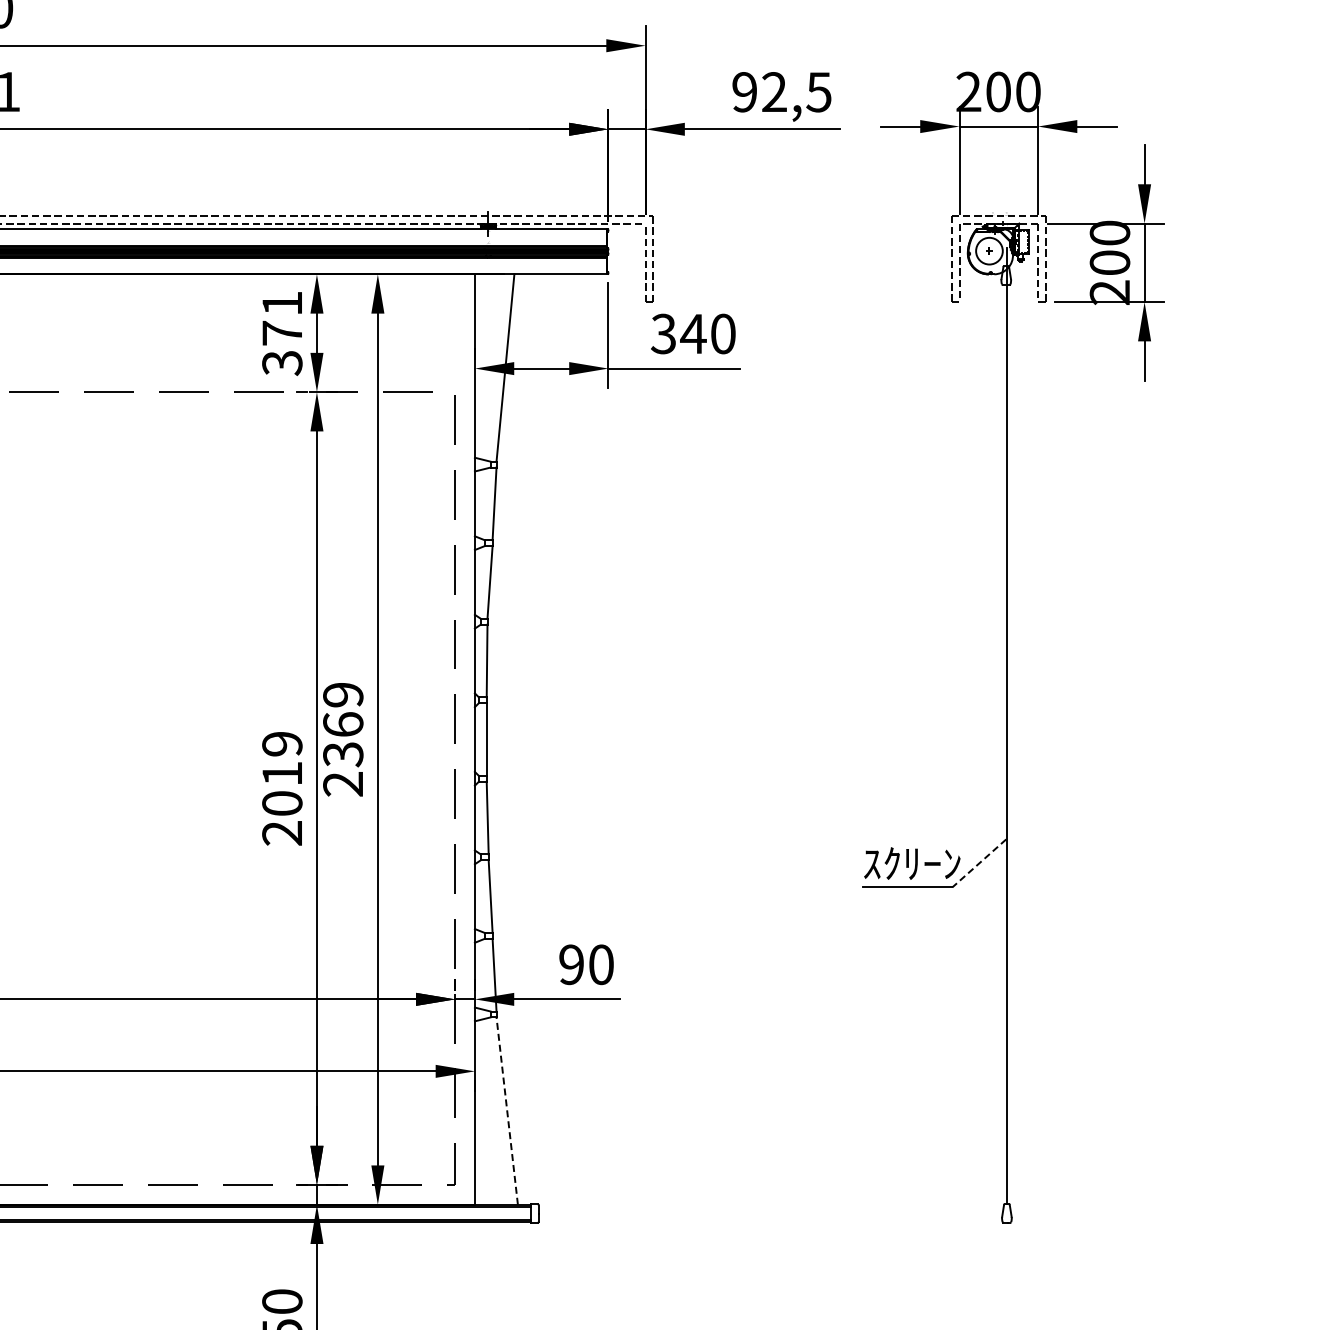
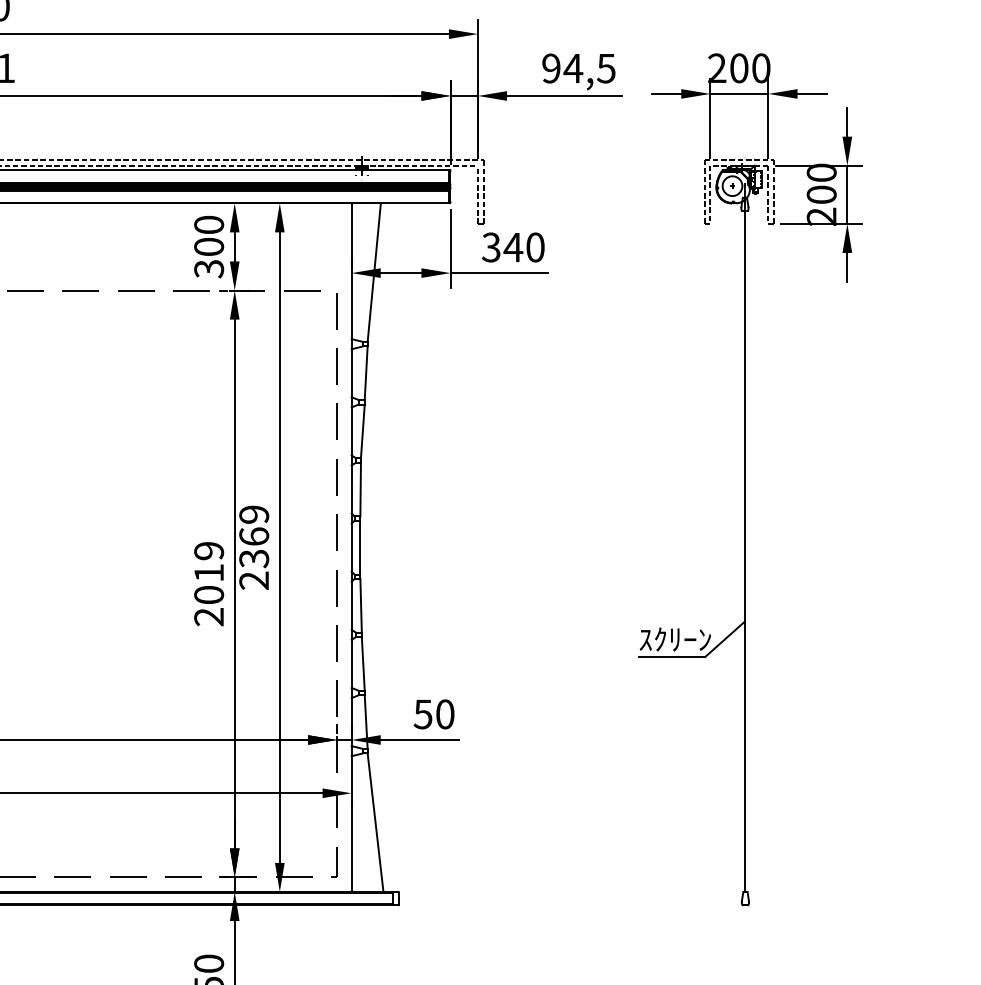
text: (774, 91) -> (573, 67), 92,5 -> 94,5
text: (282, 318) -> (209, 236), 371 -> 300
line: (978, 863) -> (724, 639), dashed -> solid
text: (570, 964) -> (422, 714), 90 -> 50
line: (507, 1110) -> (375, 822), dashed -> solid

